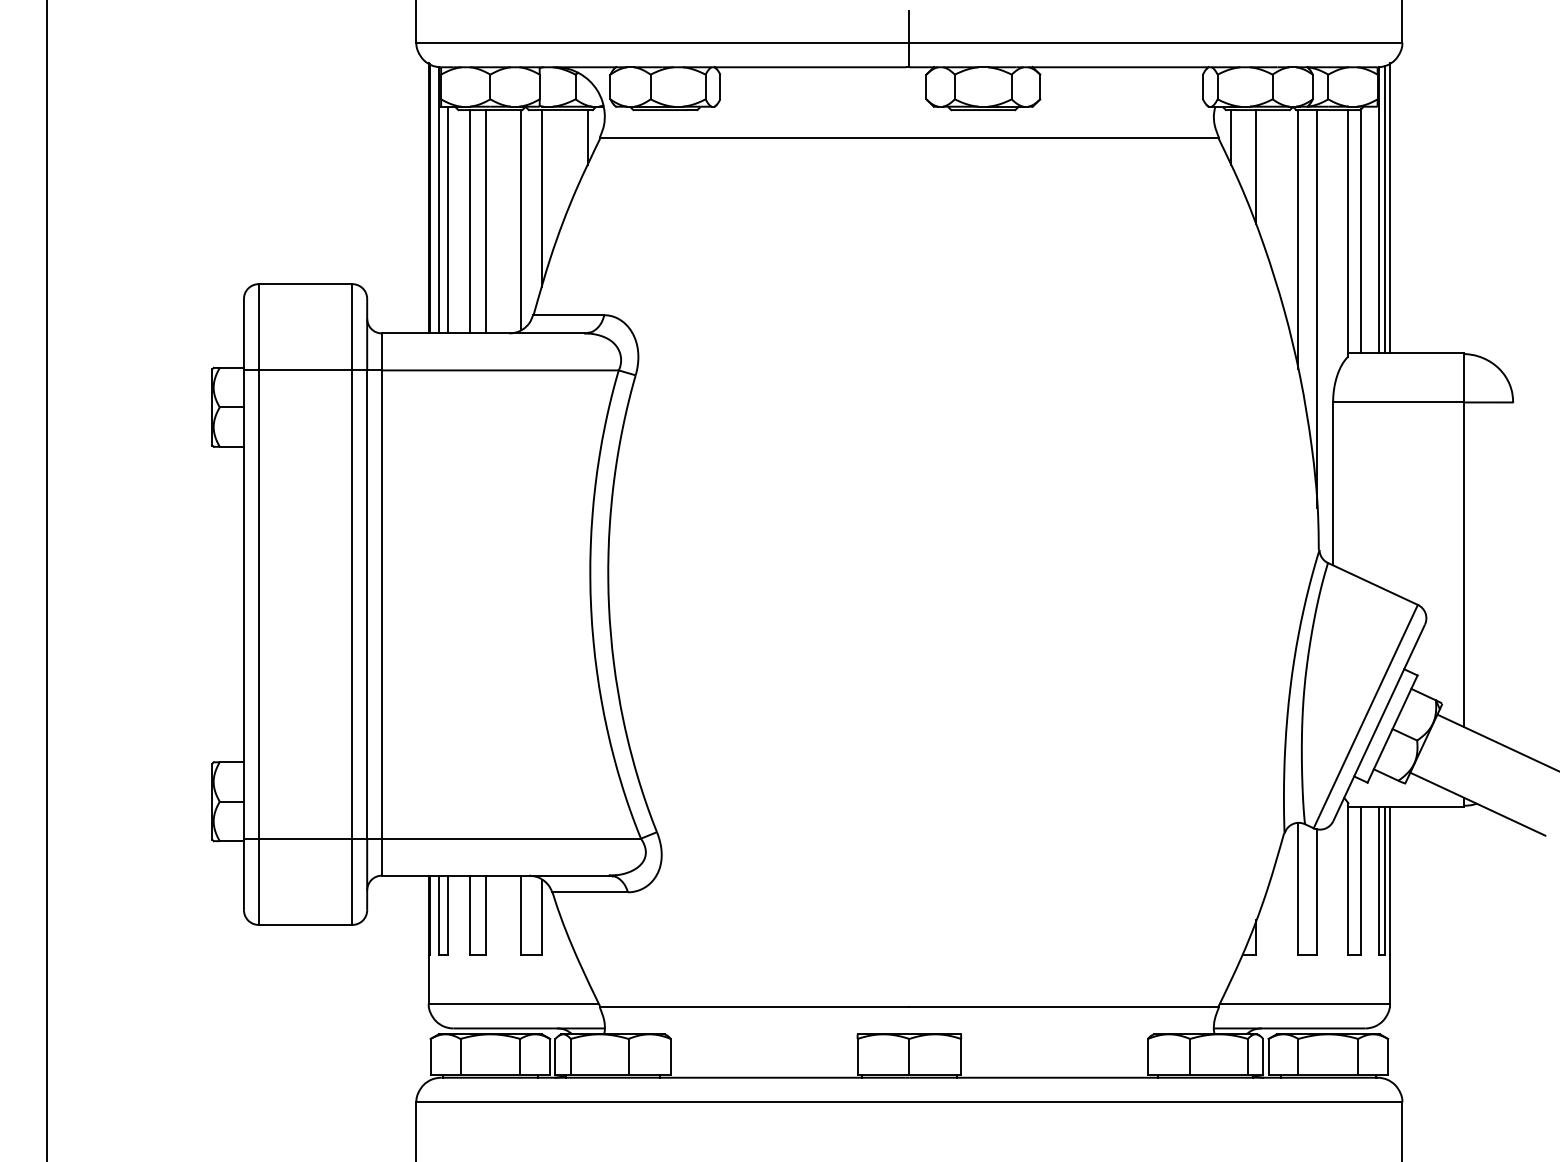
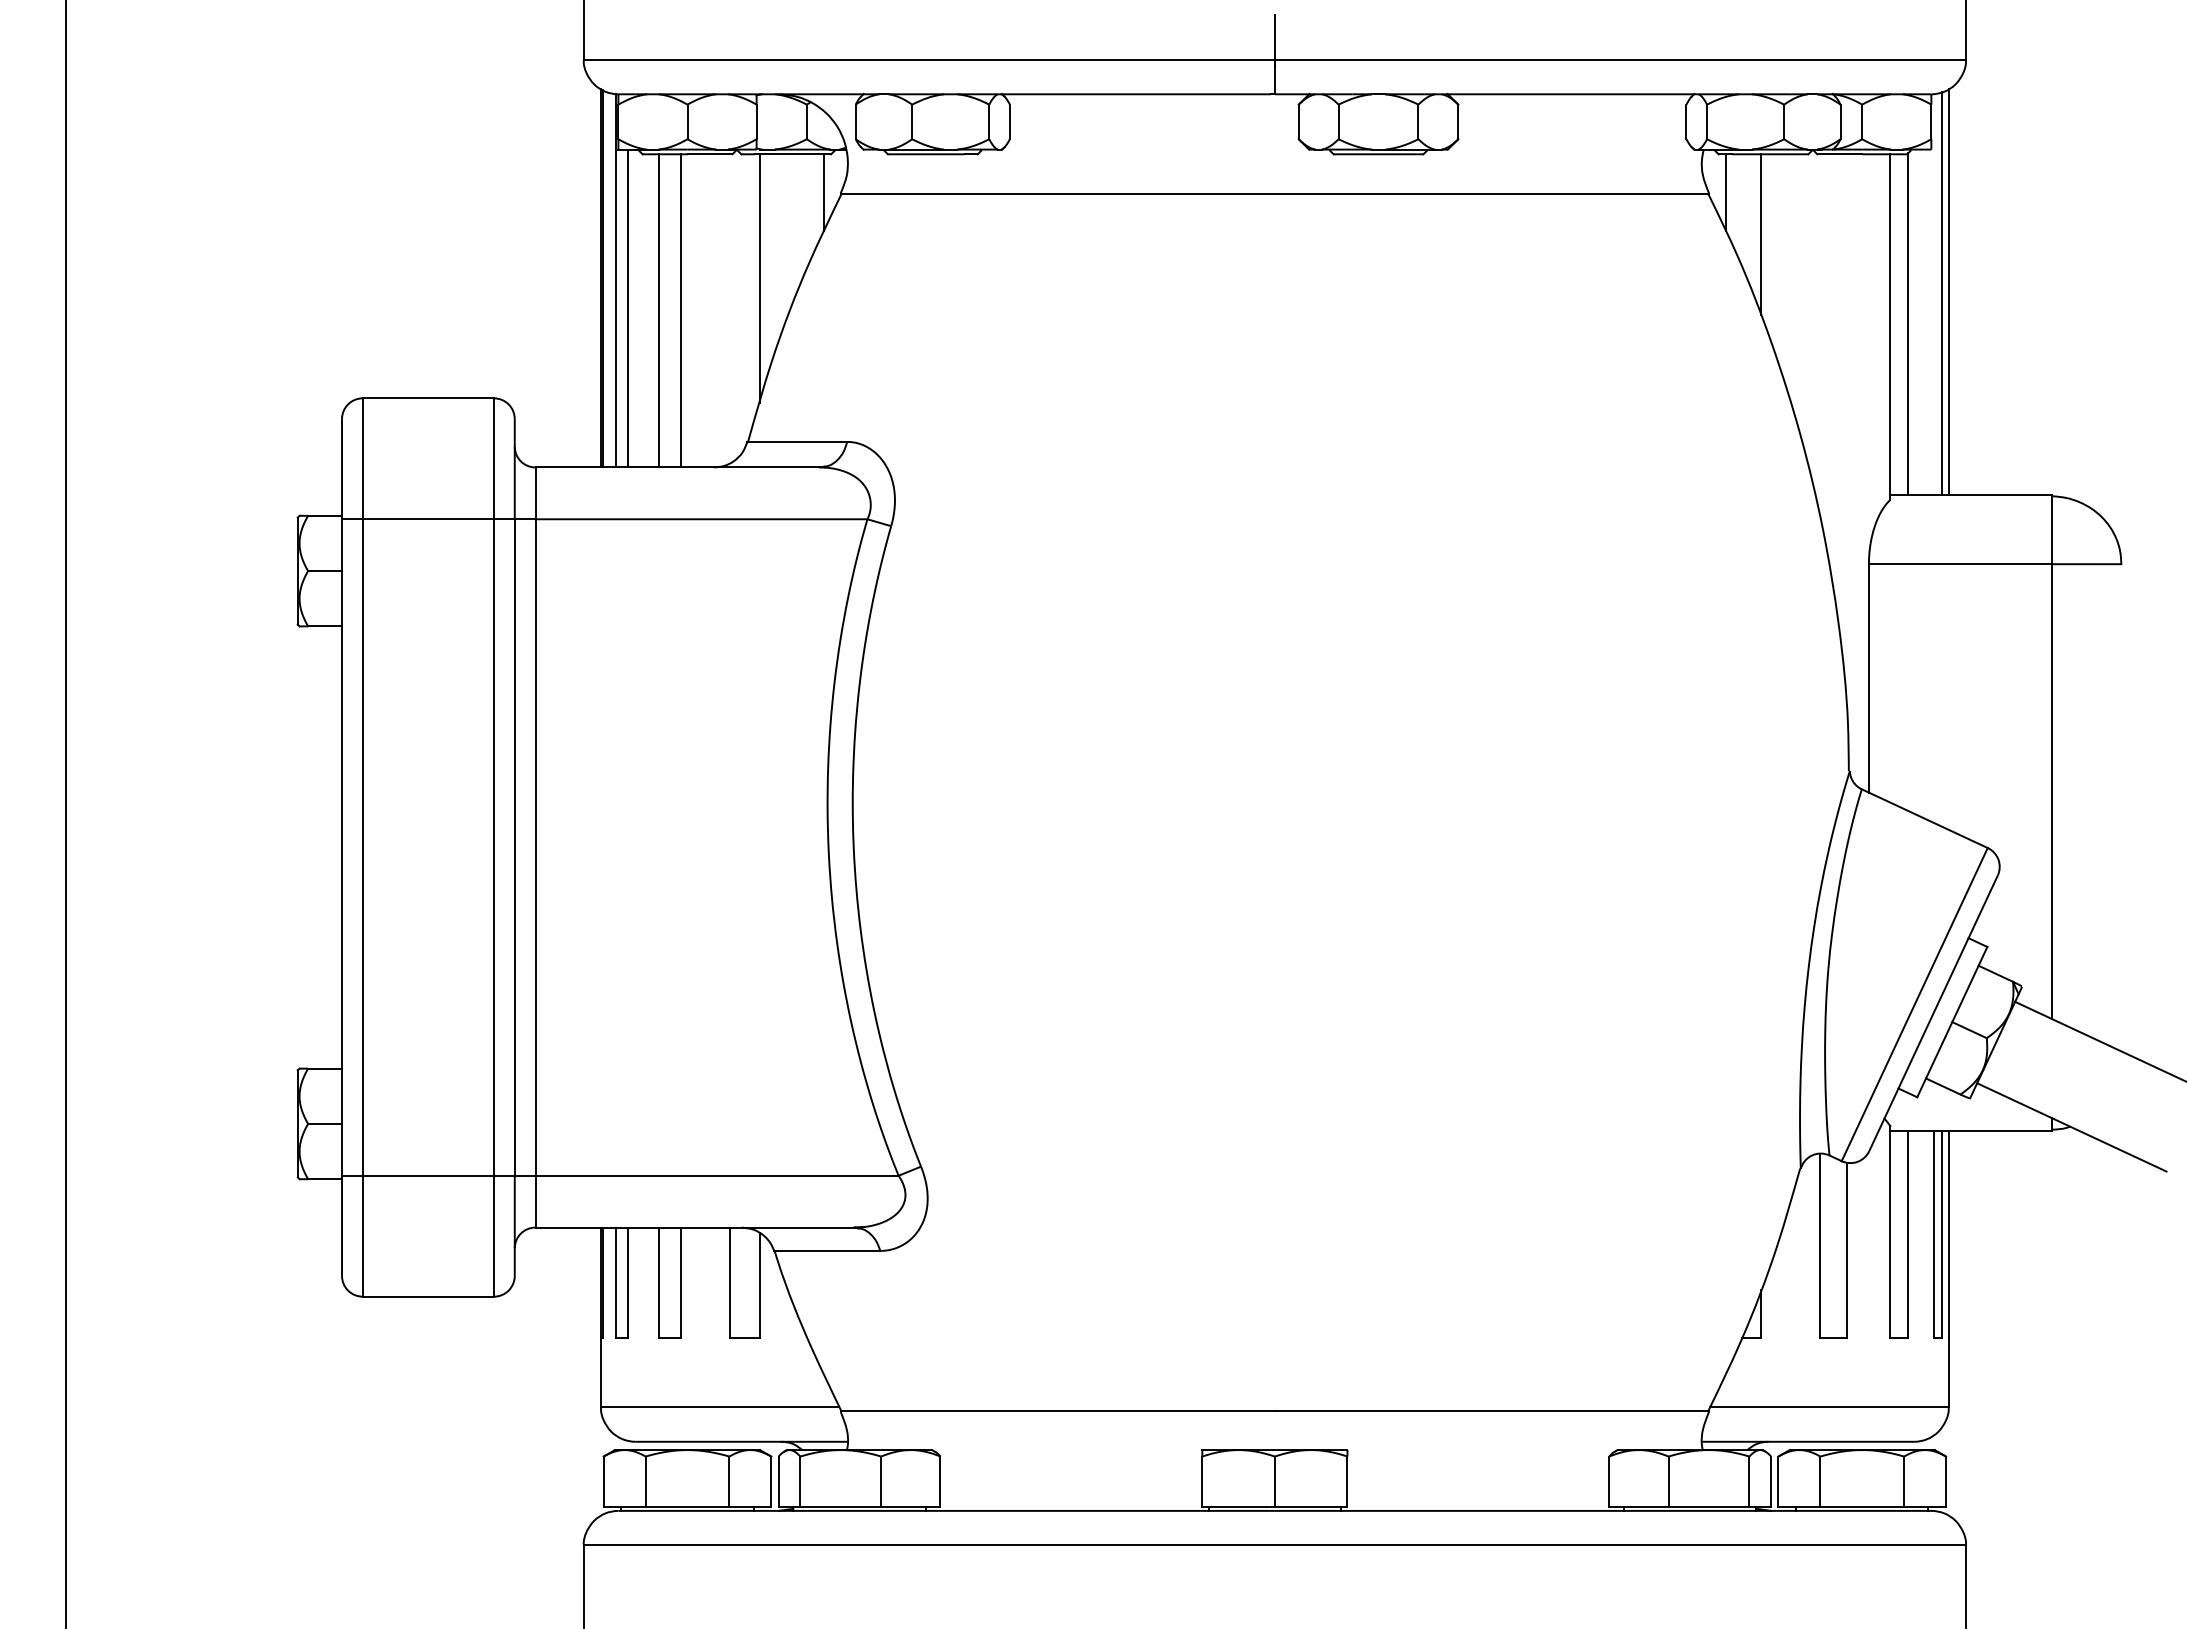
line: (1379, 210) -> (1933, 294), removed
line: (520, 220) -> (729, 308), removed
line: (1297, 239) -> (1819, 335), removed
line: (1317, 309) -> (1846, 433), removed

